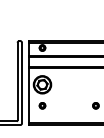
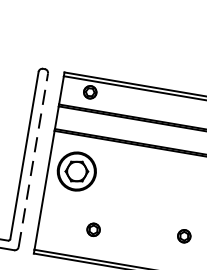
line: (22, 82) -> (34, 159), solid -> dashed
part: (42, 105) -> (93, 229), moved

